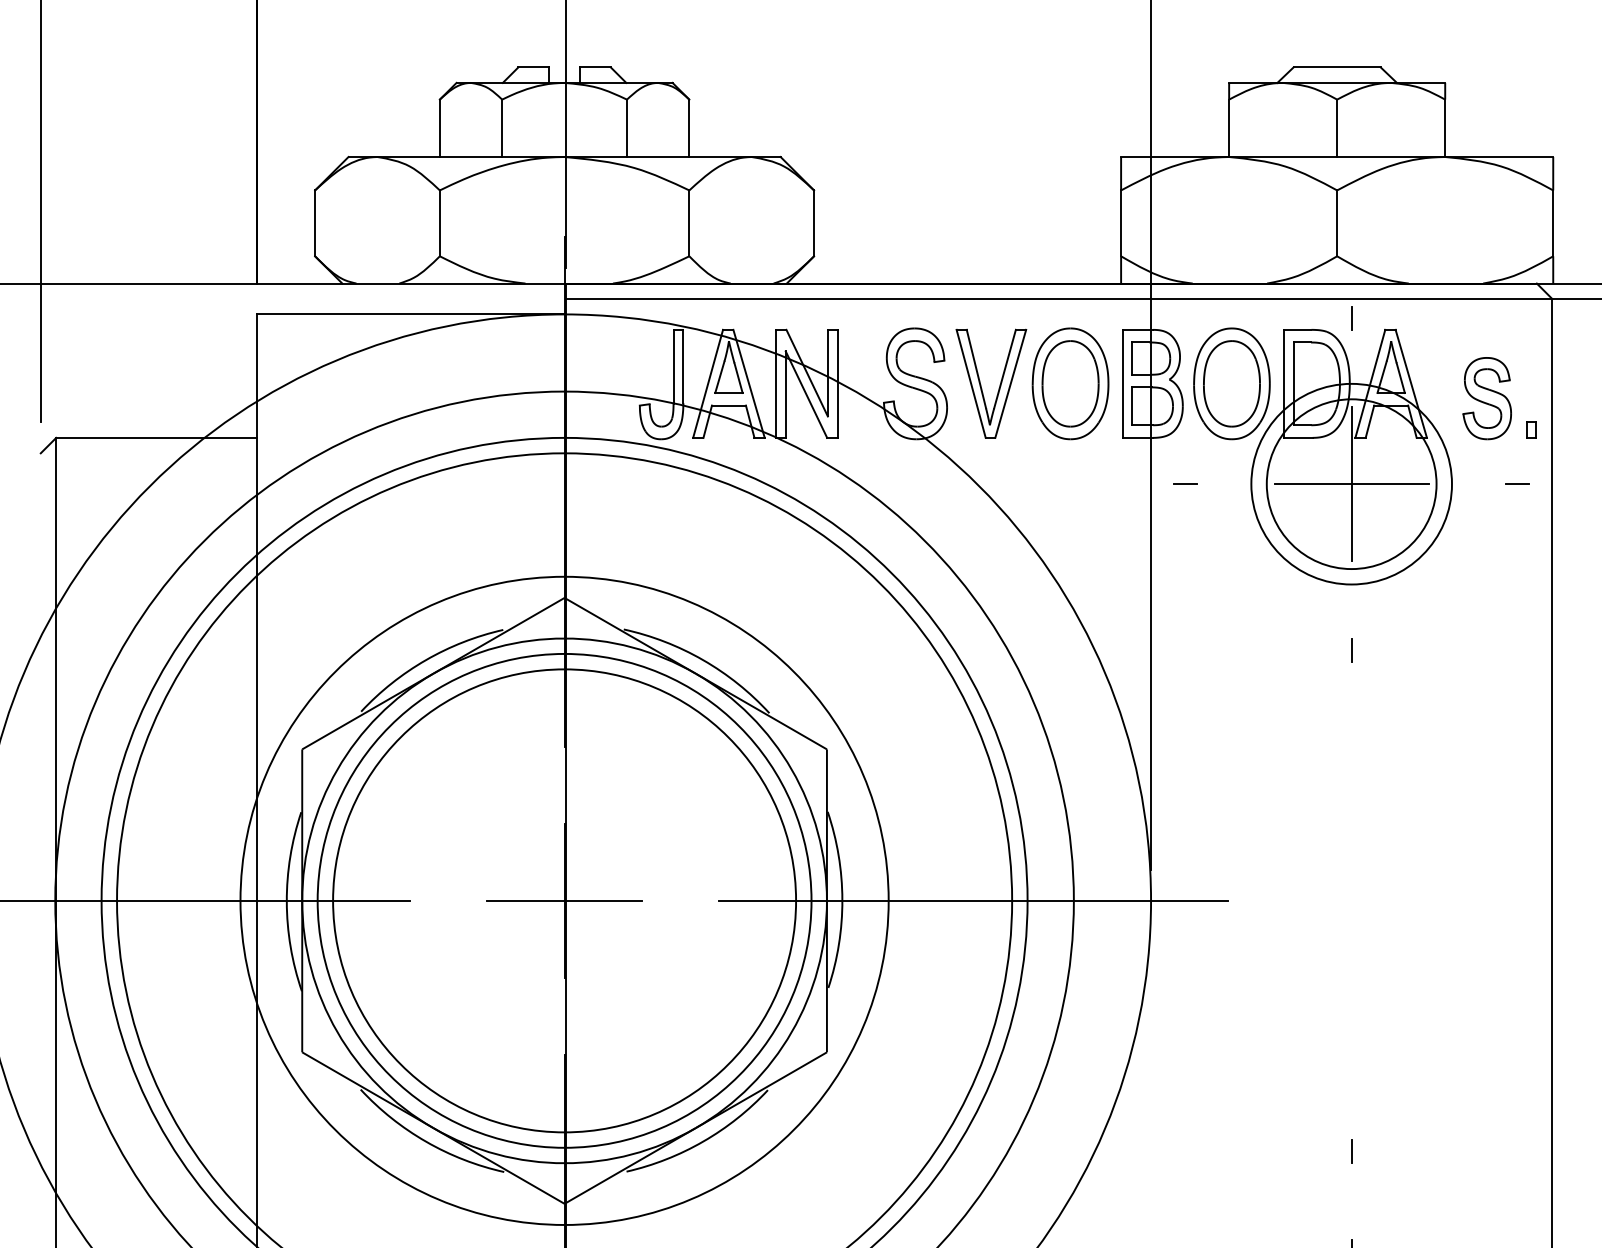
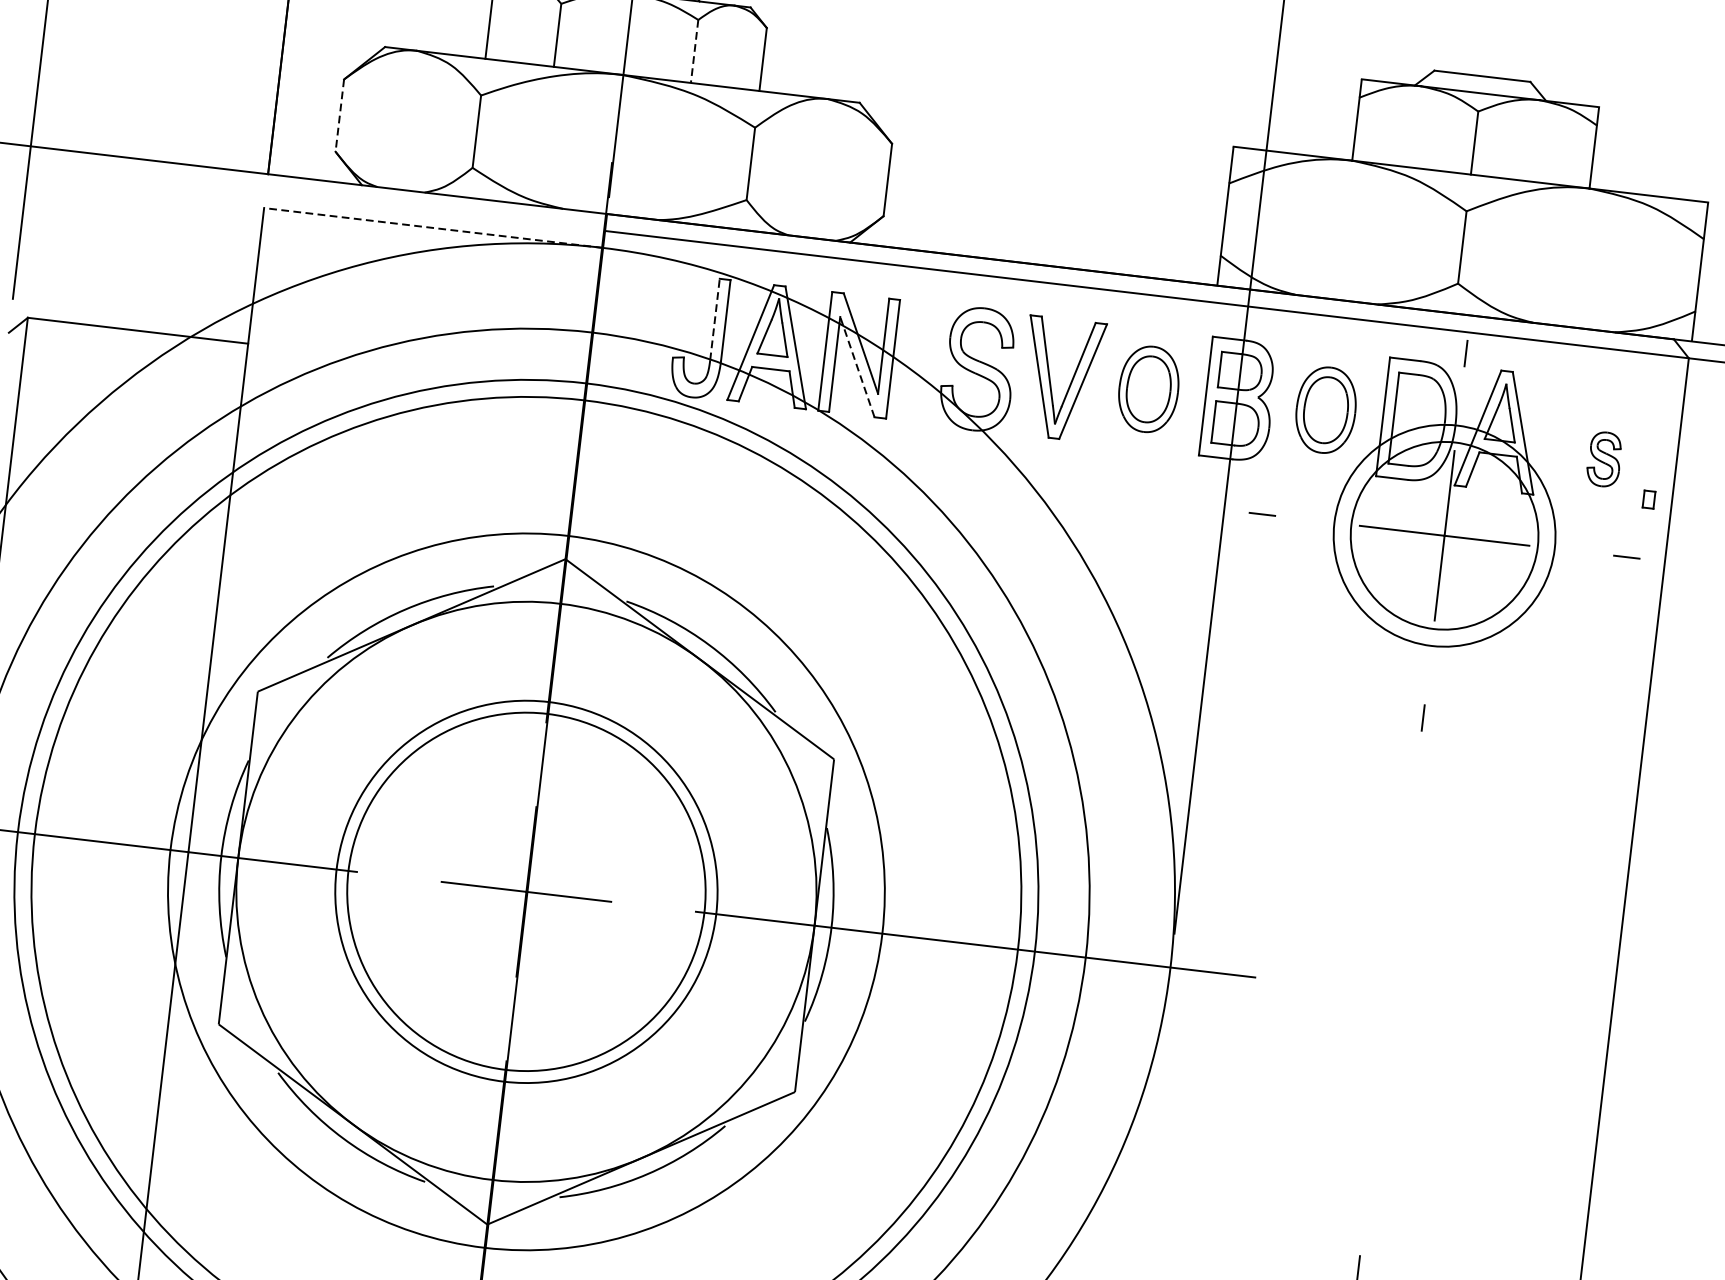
line: (626, 128) -> (694, 51), solid -> dashed
line: (315, 223) -> (340, 115), solid -> dashed
line: (410, 314) -> (432, 228), solid -> dashed
line: (673, 366) -> (714, 319), solid -> dashed
part: (1070, 383) -> (1148, 388), size x0.7
part: (1231, 383) -> (1325, 409), size x0.7
line: (806, 394) -> (857, 366), solid -> dashed
part: (1486, 398) -> (1603, 459), size x0.6
circle: (564, 900) -> (526, 891), size x0.7
circle: (564, 900) -> (526, 891), size x0.7

